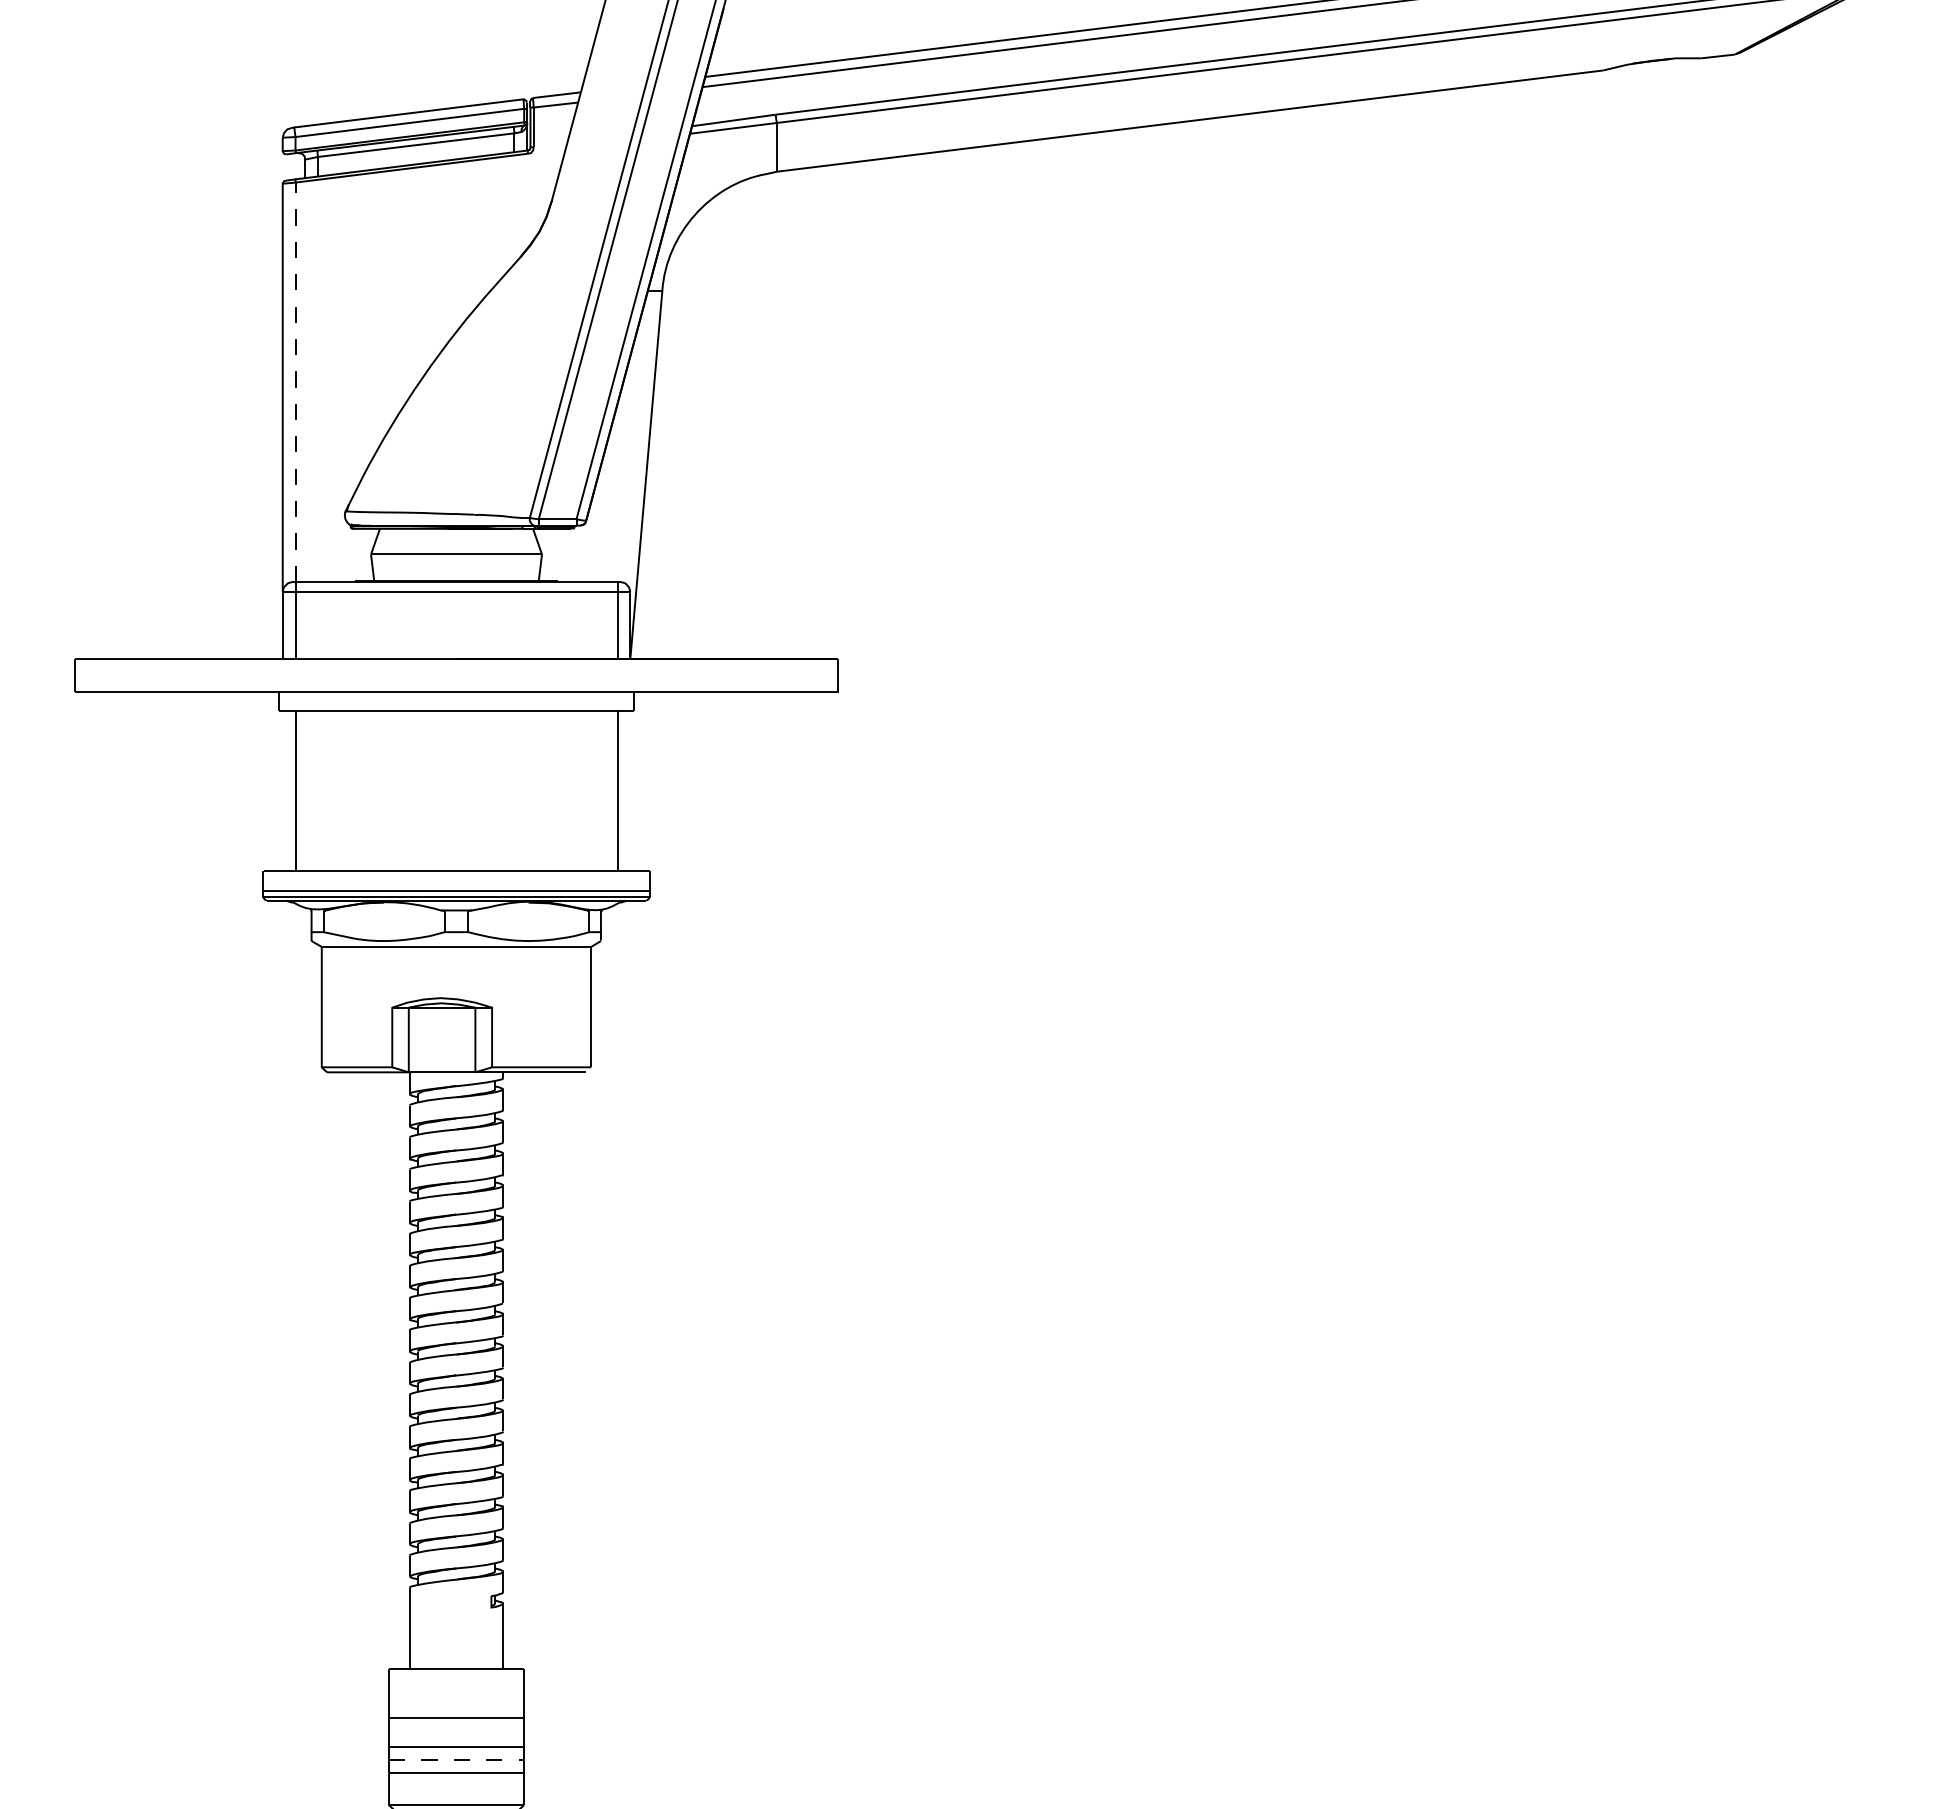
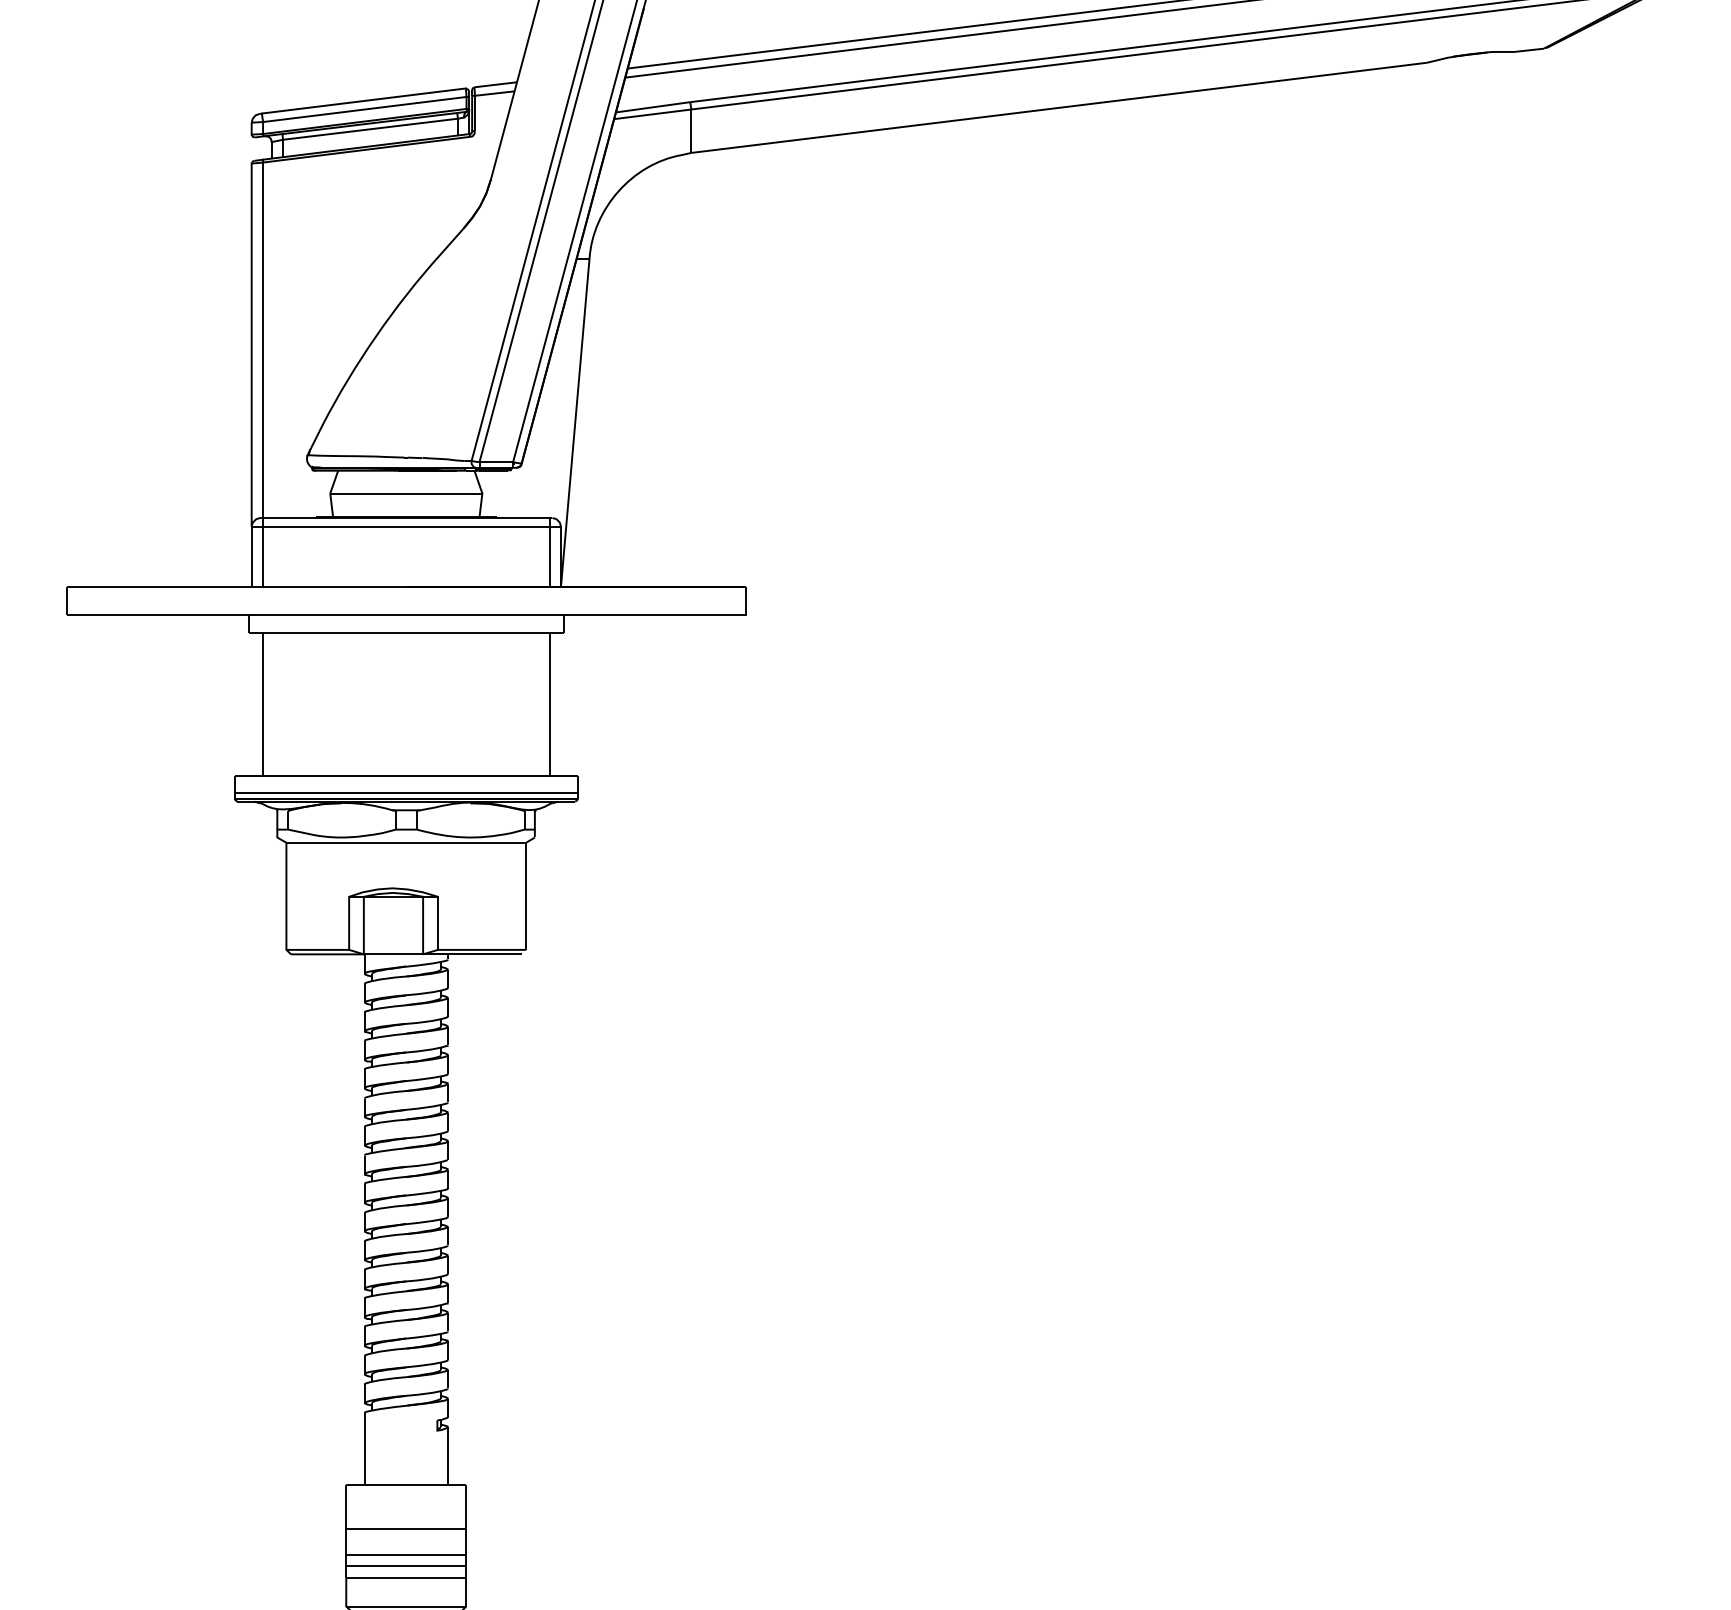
line: (295, 382) -> (263, 340), dashed -> solid
line: (457, 1759) -> (407, 1565), dashed -> solid

